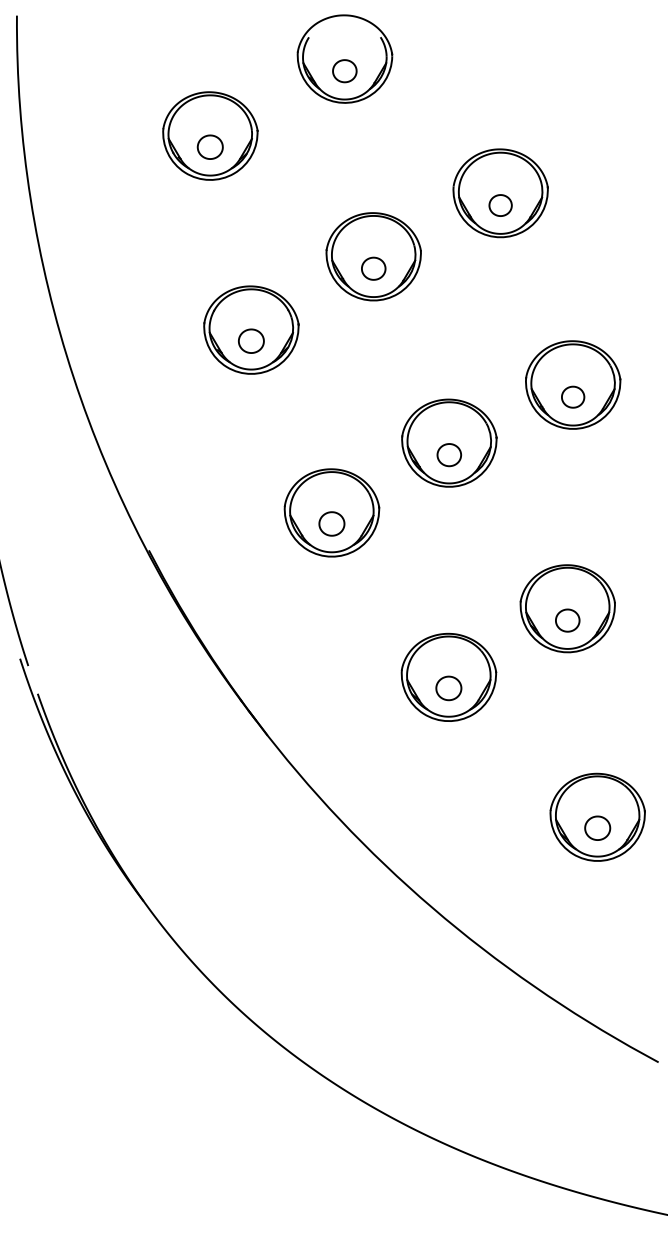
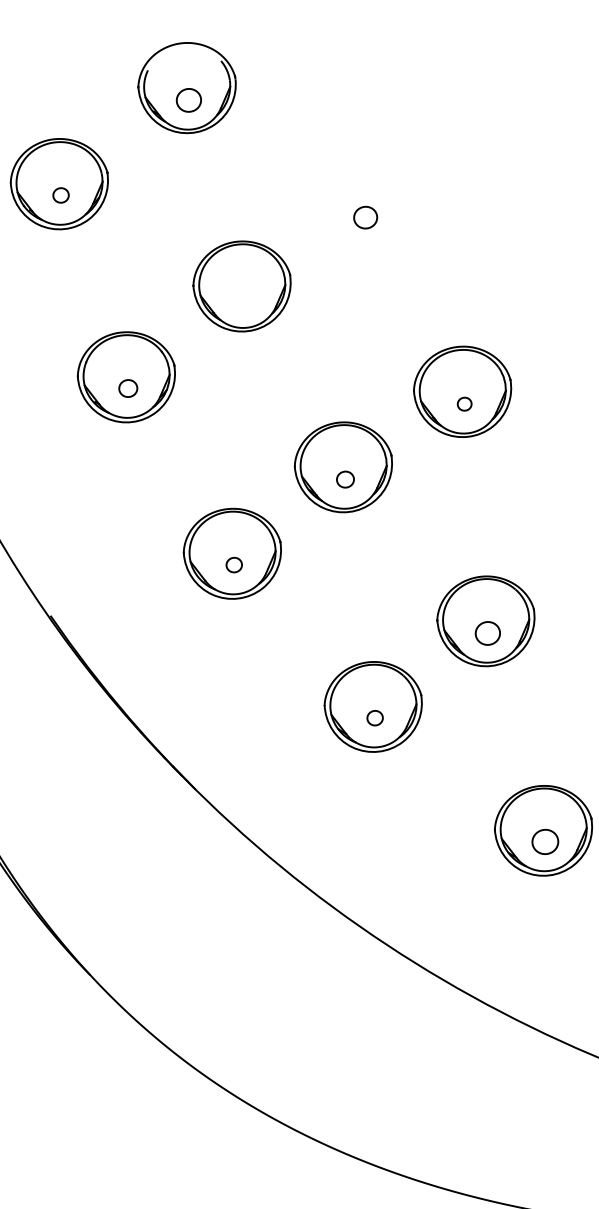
part: (209, 146) -> (60, 194), size x0.6
part: (500, 193) -> (363, 205), removed
part: (373, 268) -> (243, 298), removed
part: (251, 340) -> (128, 387), size x0.7
part: (573, 396) -> (464, 403), size x0.6
part: (449, 455) -> (345, 479), size x0.7
part: (331, 523) -> (233, 564), size x0.6
part: (448, 688) -> (374, 718), size x0.6

